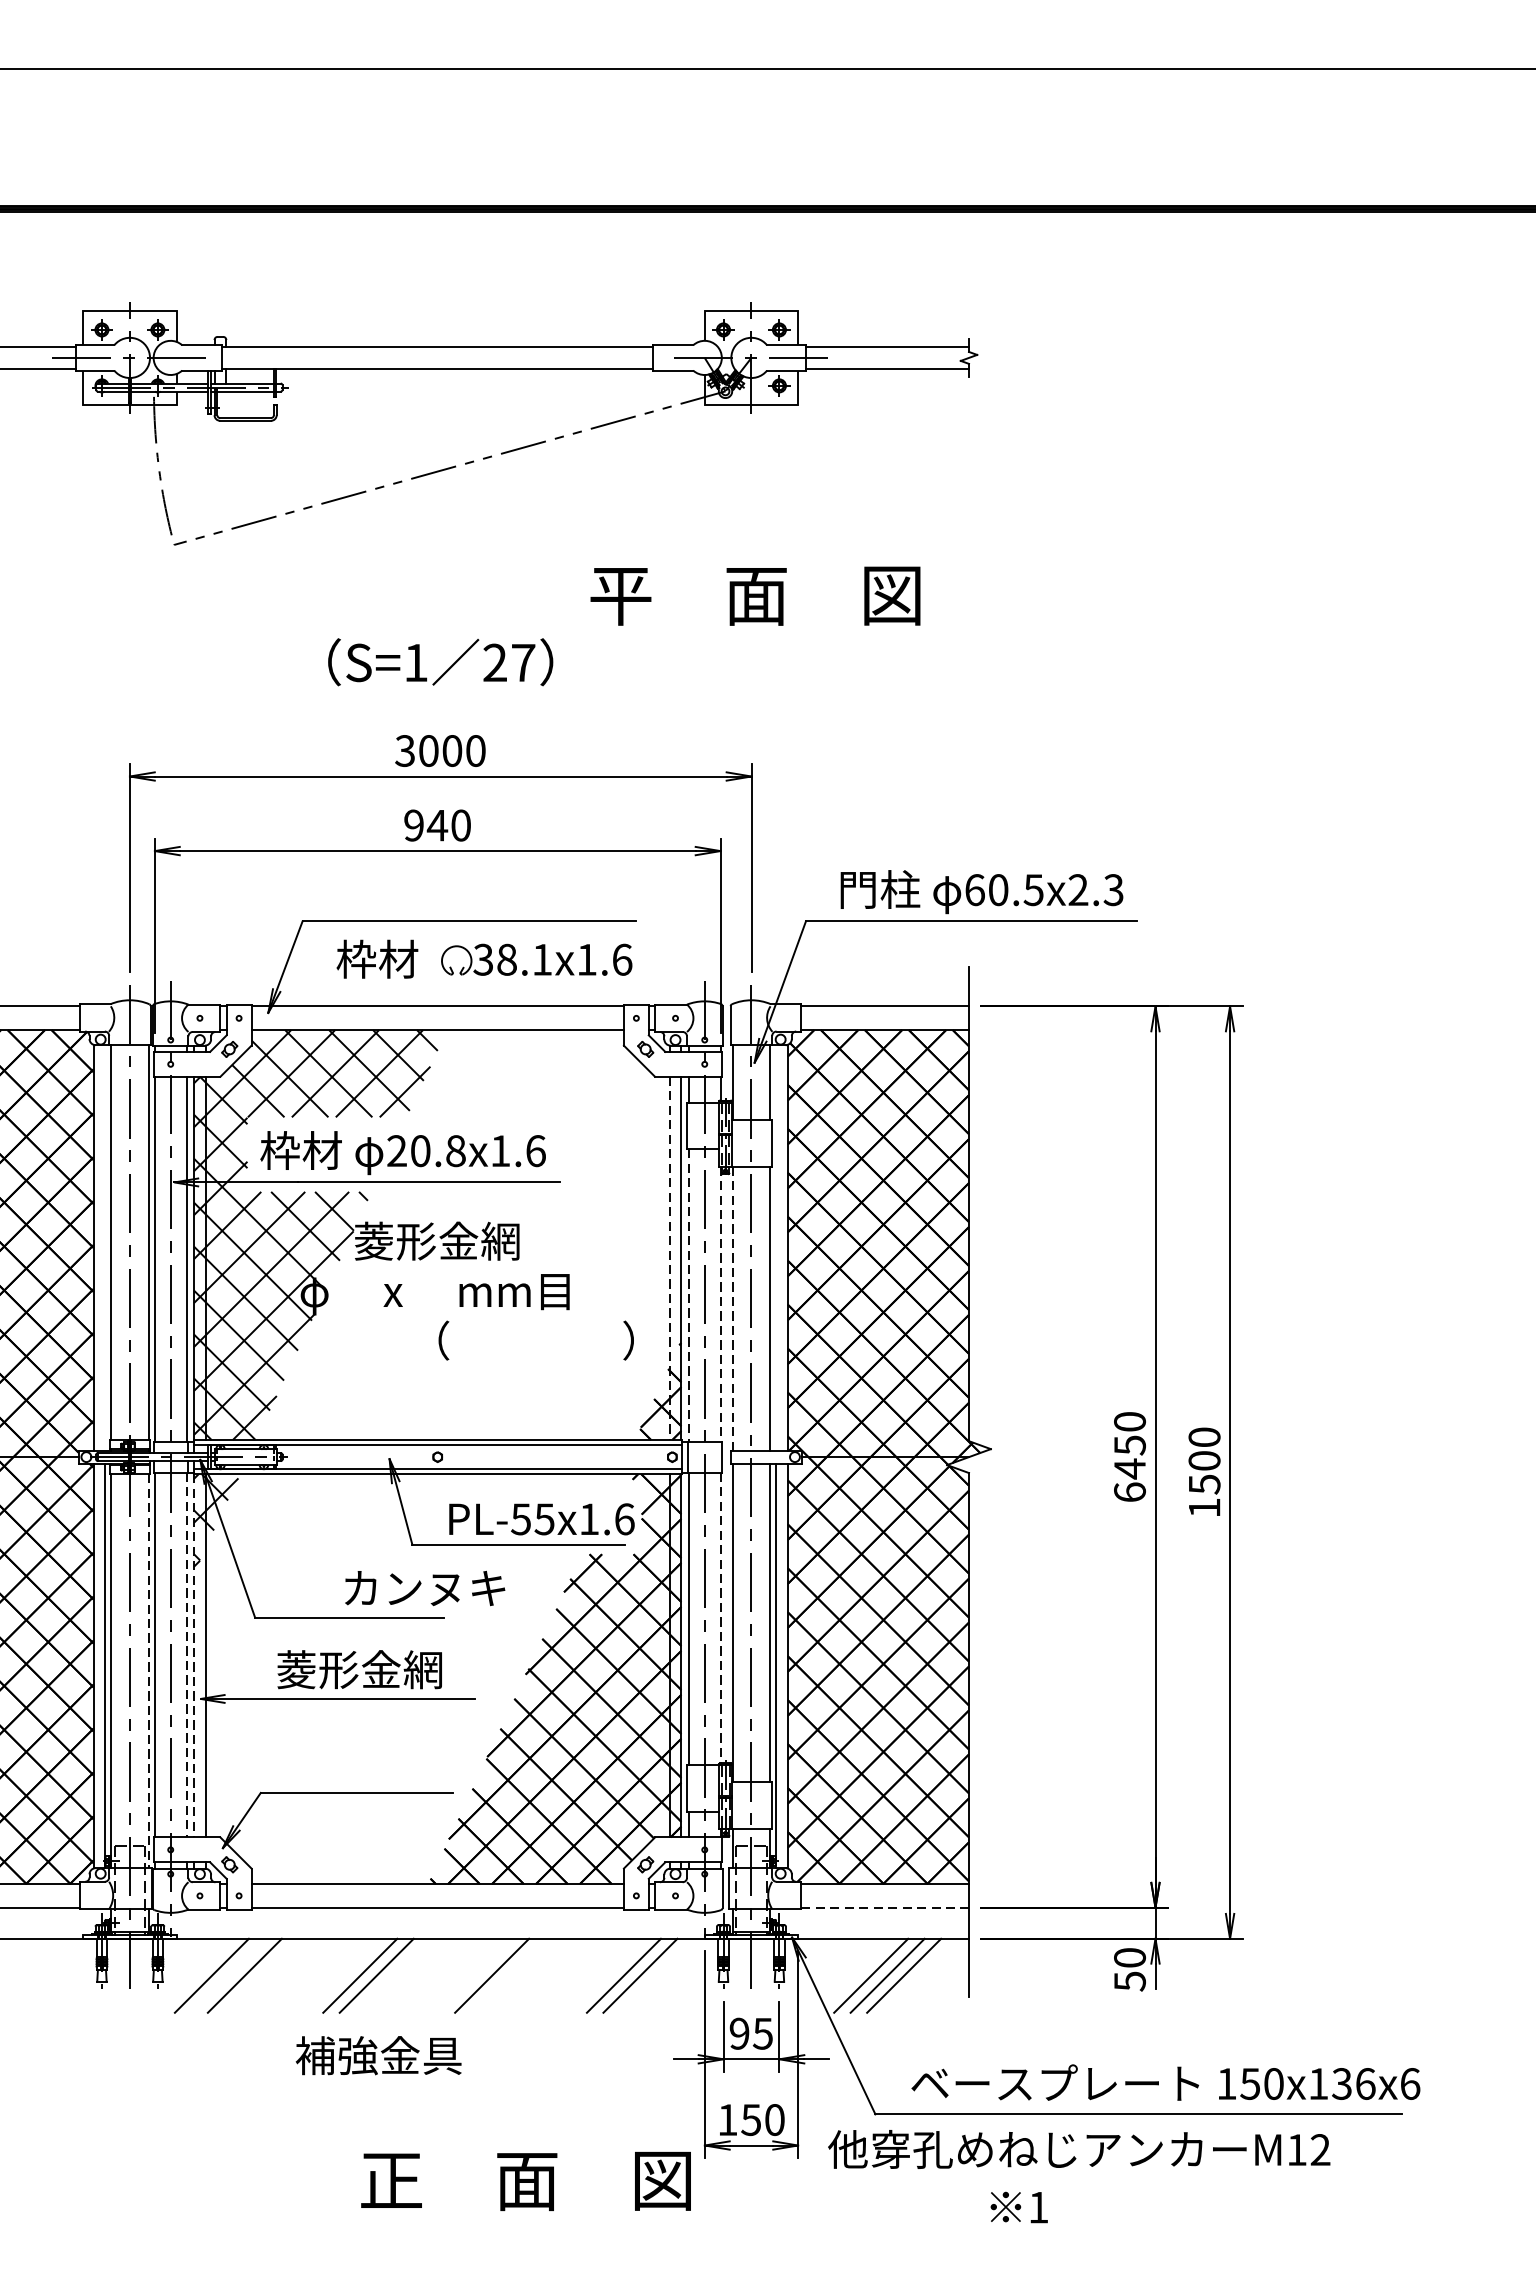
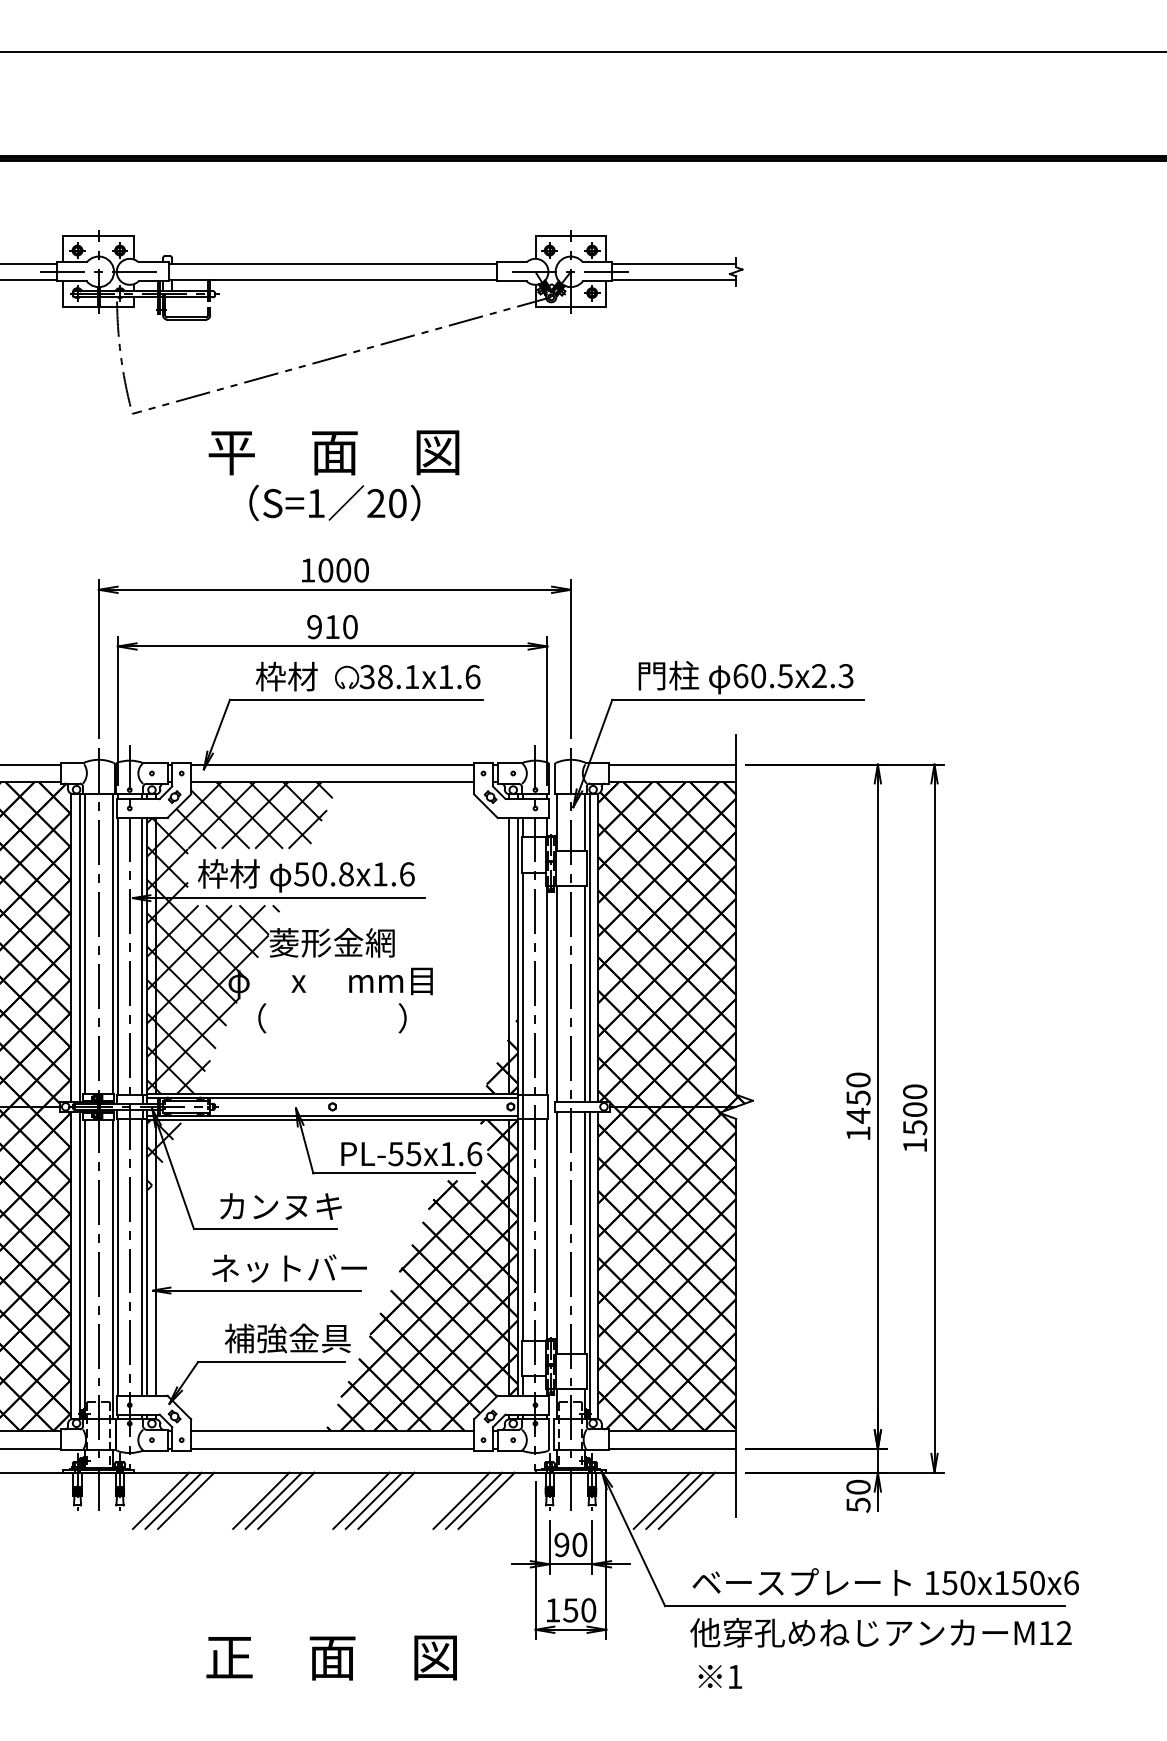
text: (754, 595) -> (333, 452), moved
text: (523, 662) -> (397, 503), 27 -> 20
text: (404, 751) -> (307, 570), 3000 -> 1000
text: (437, 824) -> (332, 626), 940 -> 910
part: (483, 959) -> (367, 676), moved
text: (396, 1151) -> (301, 874), 20.8x1.6 -> 50.8x1.6
line: (105, 1247) -> (80, 947), added
line: (775, 1247) -> (589, 947), added
line: (669, 1257) -> (508, 955), dashed -> solid
line: (689, 1296) -> (523, 984), dashed -> solid
line: (720, 1305) -> (547, 991), dashed -> solid
line: (732, 1307) -> (556, 993), dashed -> solid
text: (536, 1340) -> (332, 1018), moved
text: (1130, 1492) -> (858, 1133), 6450 -> 1450
text: (424, 1588) -> (280, 1206), moved
line: (720, 1618) -> (547, 1229), dashed -> solid
line: (186, 1655) -> (141, 1257), dashed -> solid
line: (194, 1655) -> (147, 1257), dashed -> solid
text: (379, 1669) -> (288, 1268), 菱形金網 -> ネットバー
line: (149, 1671) -> (113, 1269), dashed -> solid
line: (885, 1908) -> (672, 1449), dashed -> solid
line: (228, 1975) -> (173, 1500), added
line: (344, 1975) -> (261, 1500), added
line: (475, 1975) -> (361, 1500), added
line: (508, 1975) -> (386, 1500), added
line: (607, 1975) -> (461, 1500), added
text: (762, 2033) -> (579, 1544), 95 -> 90
text: (378, 2055) -> (287, 1338), moved
text: (1353, 2083) -> (1028, 1582), 150x136x6 -> 150x150x6
text: (1078, 2149) -> (880, 1632), moved
text: (525, 2180) -> (331, 1657), moved
text: (1019, 2207) -> (720, 1676), moved

